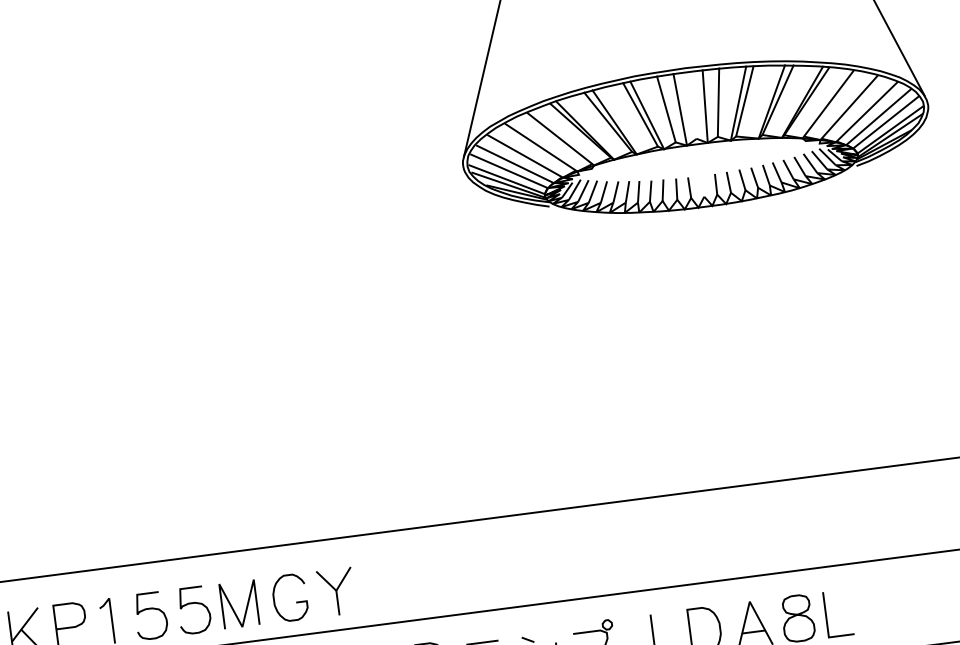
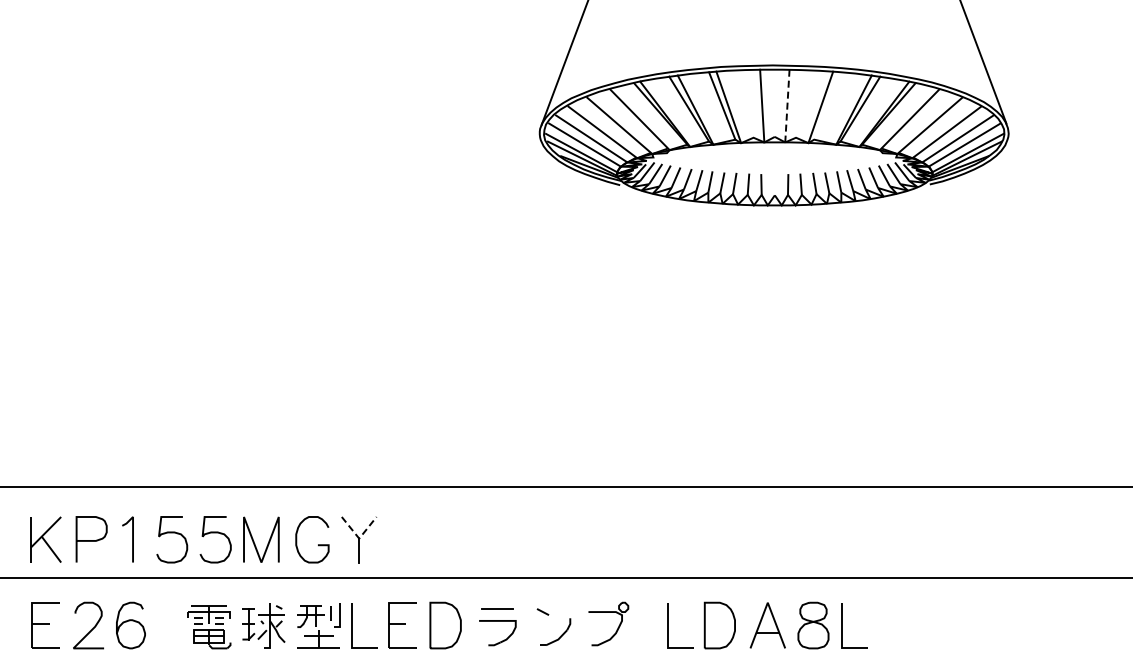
line: (744, 100) -> (827, 105), removed
line: (718, 102) -> (801, 103), removed
line: (705, 107) -> (787, 106), solid -> dashed
line: (666, 109) -> (748, 103), removed
line: (336, 590) -> (359, 538), solid -> dashed

